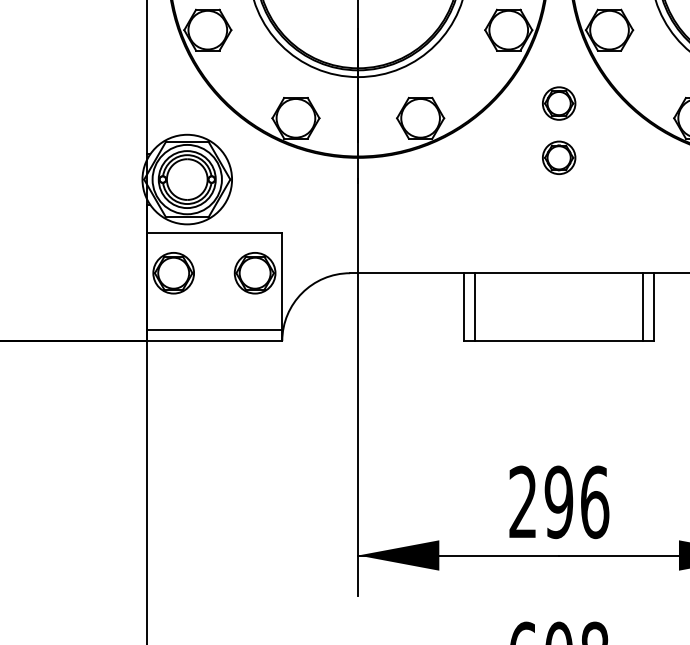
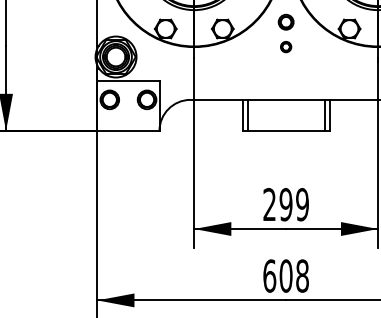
part: (557, 156) -> (285, 46), size x0.7
line: (214, 329) -> (128, 125), removed
text: (594, 501) -> (302, 204), 296 -> 299

